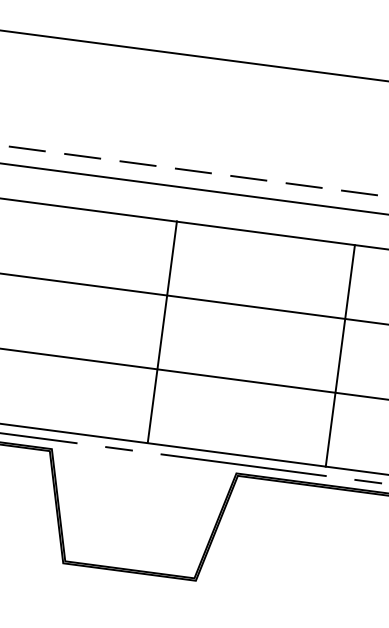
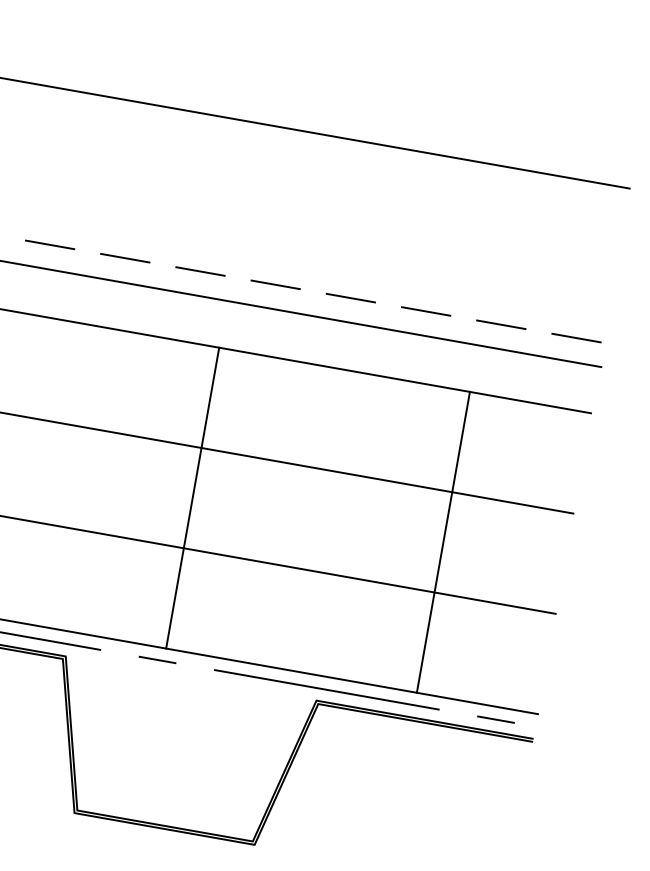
line: (162, 331) -> (192, 497), moved
line: (339, 355) -> (442, 541), moved

